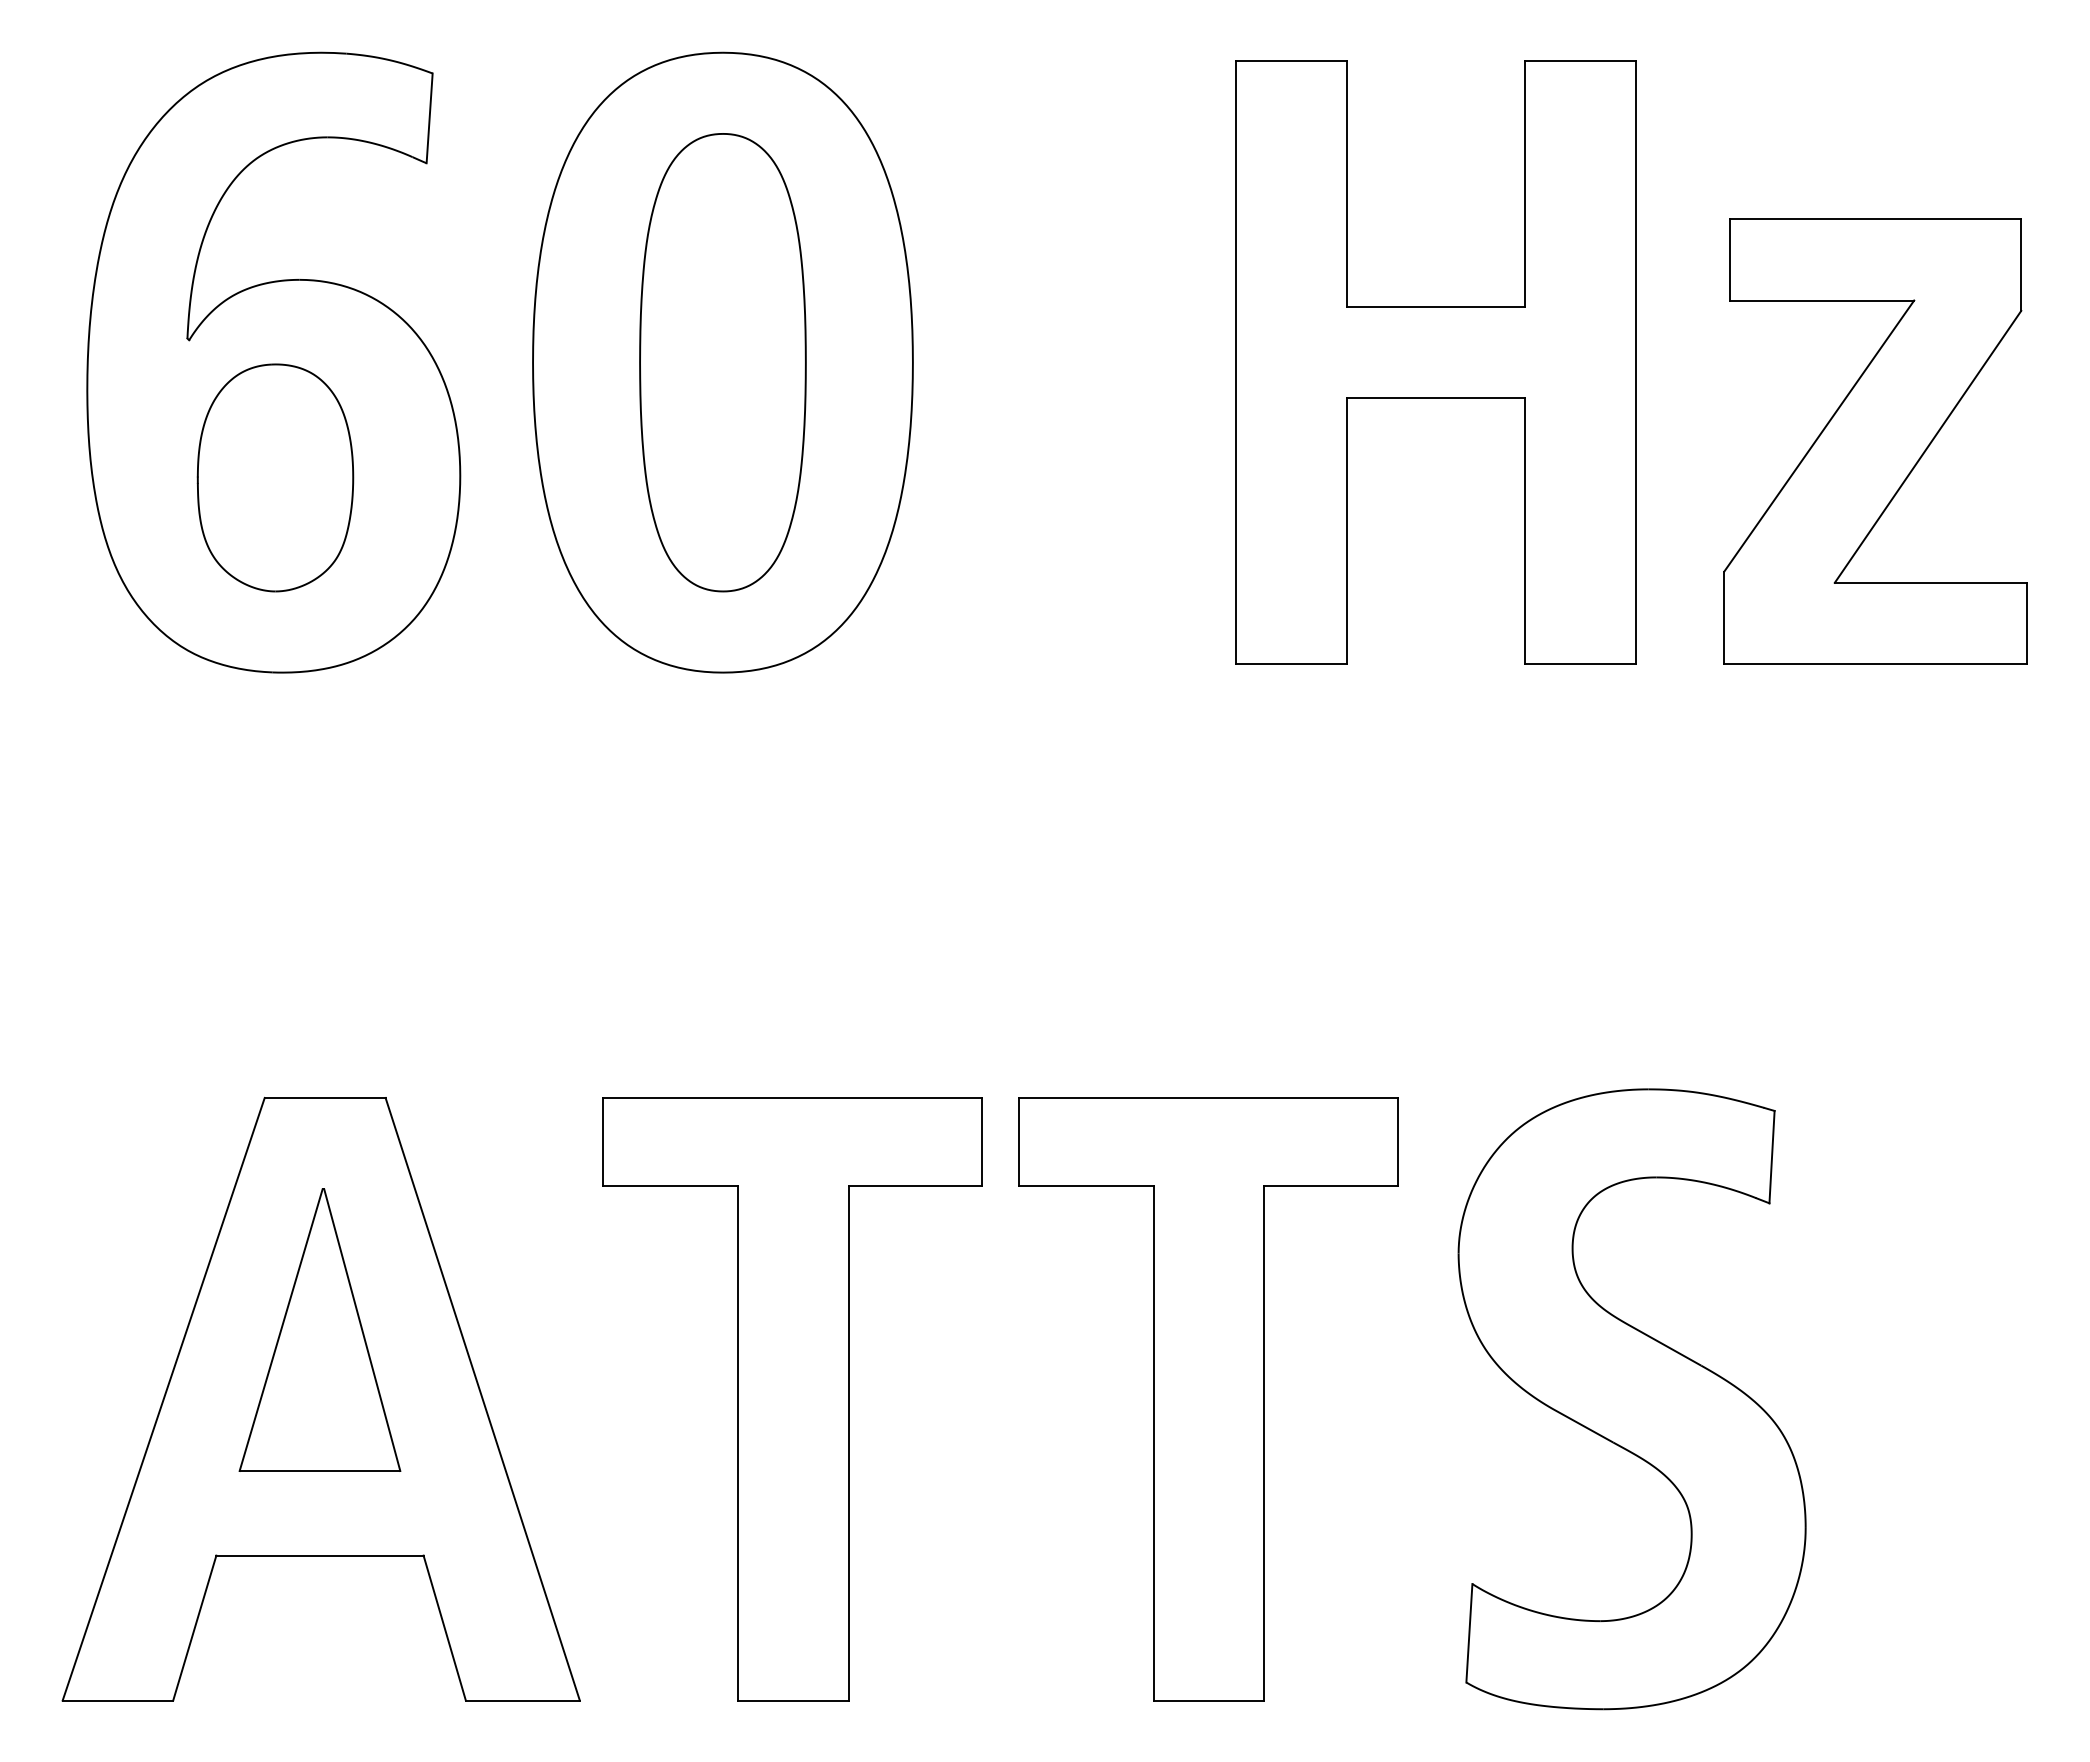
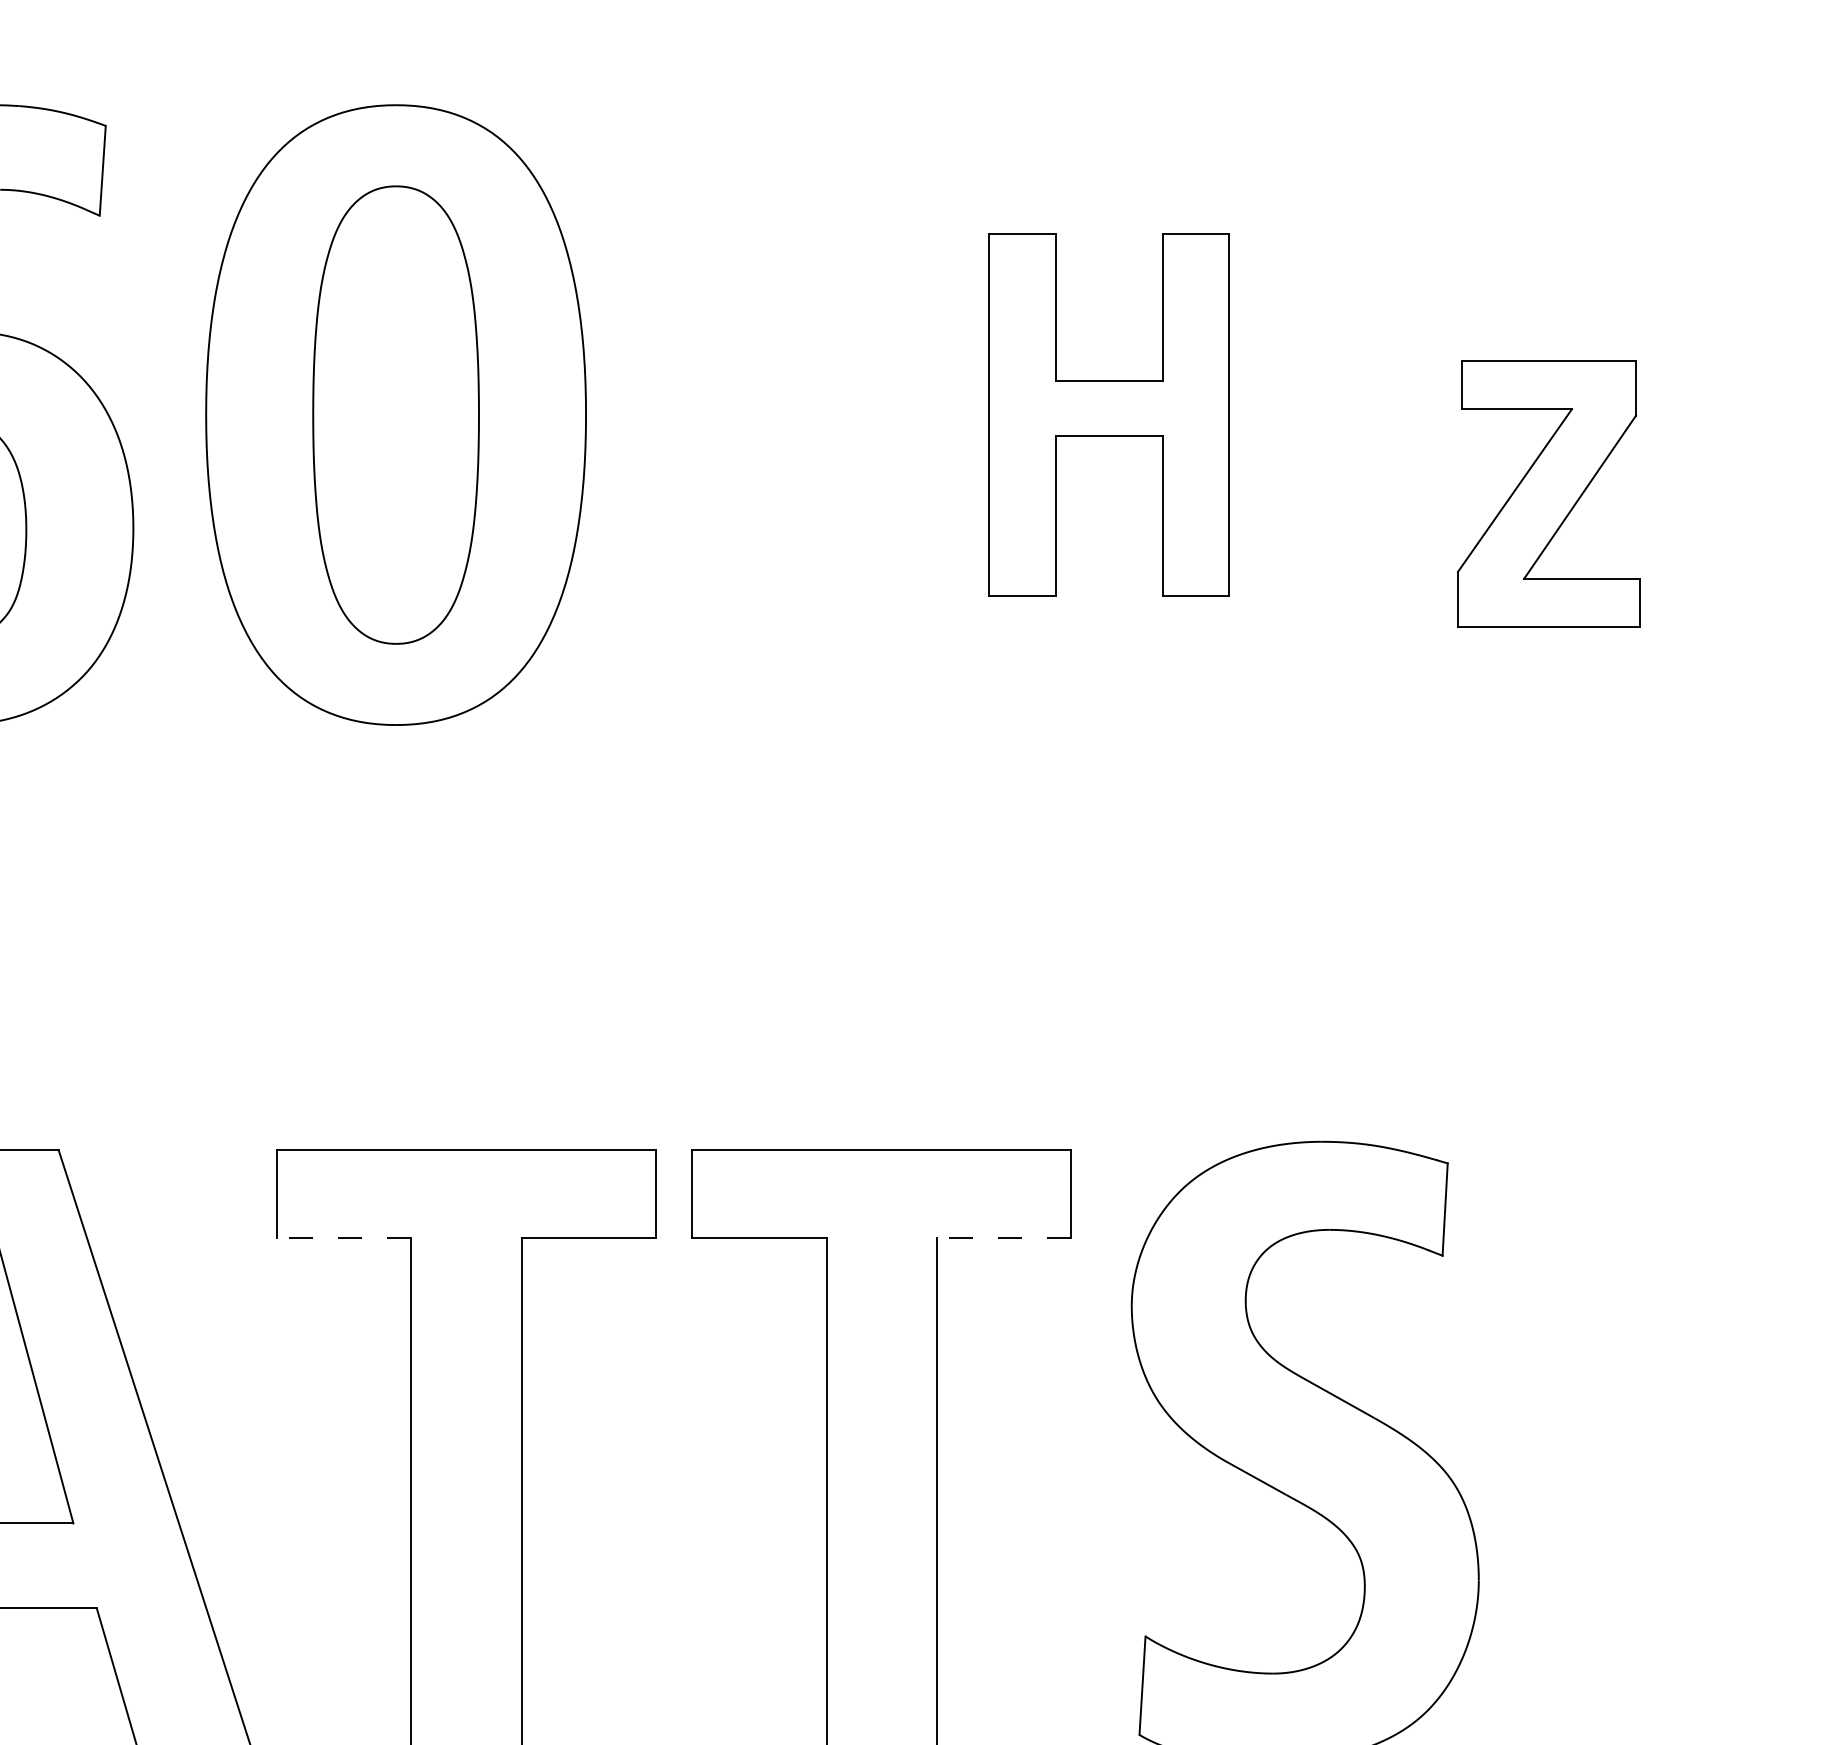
part: (1435, 362) -> (1108, 414), size x0.6
part: (1875, 441) -> (1548, 493), size x0.6
line: (670, 1186) -> (343, 1238), solid -> dashed
line: (1331, 1186) -> (1004, 1238), solid -> dashed

